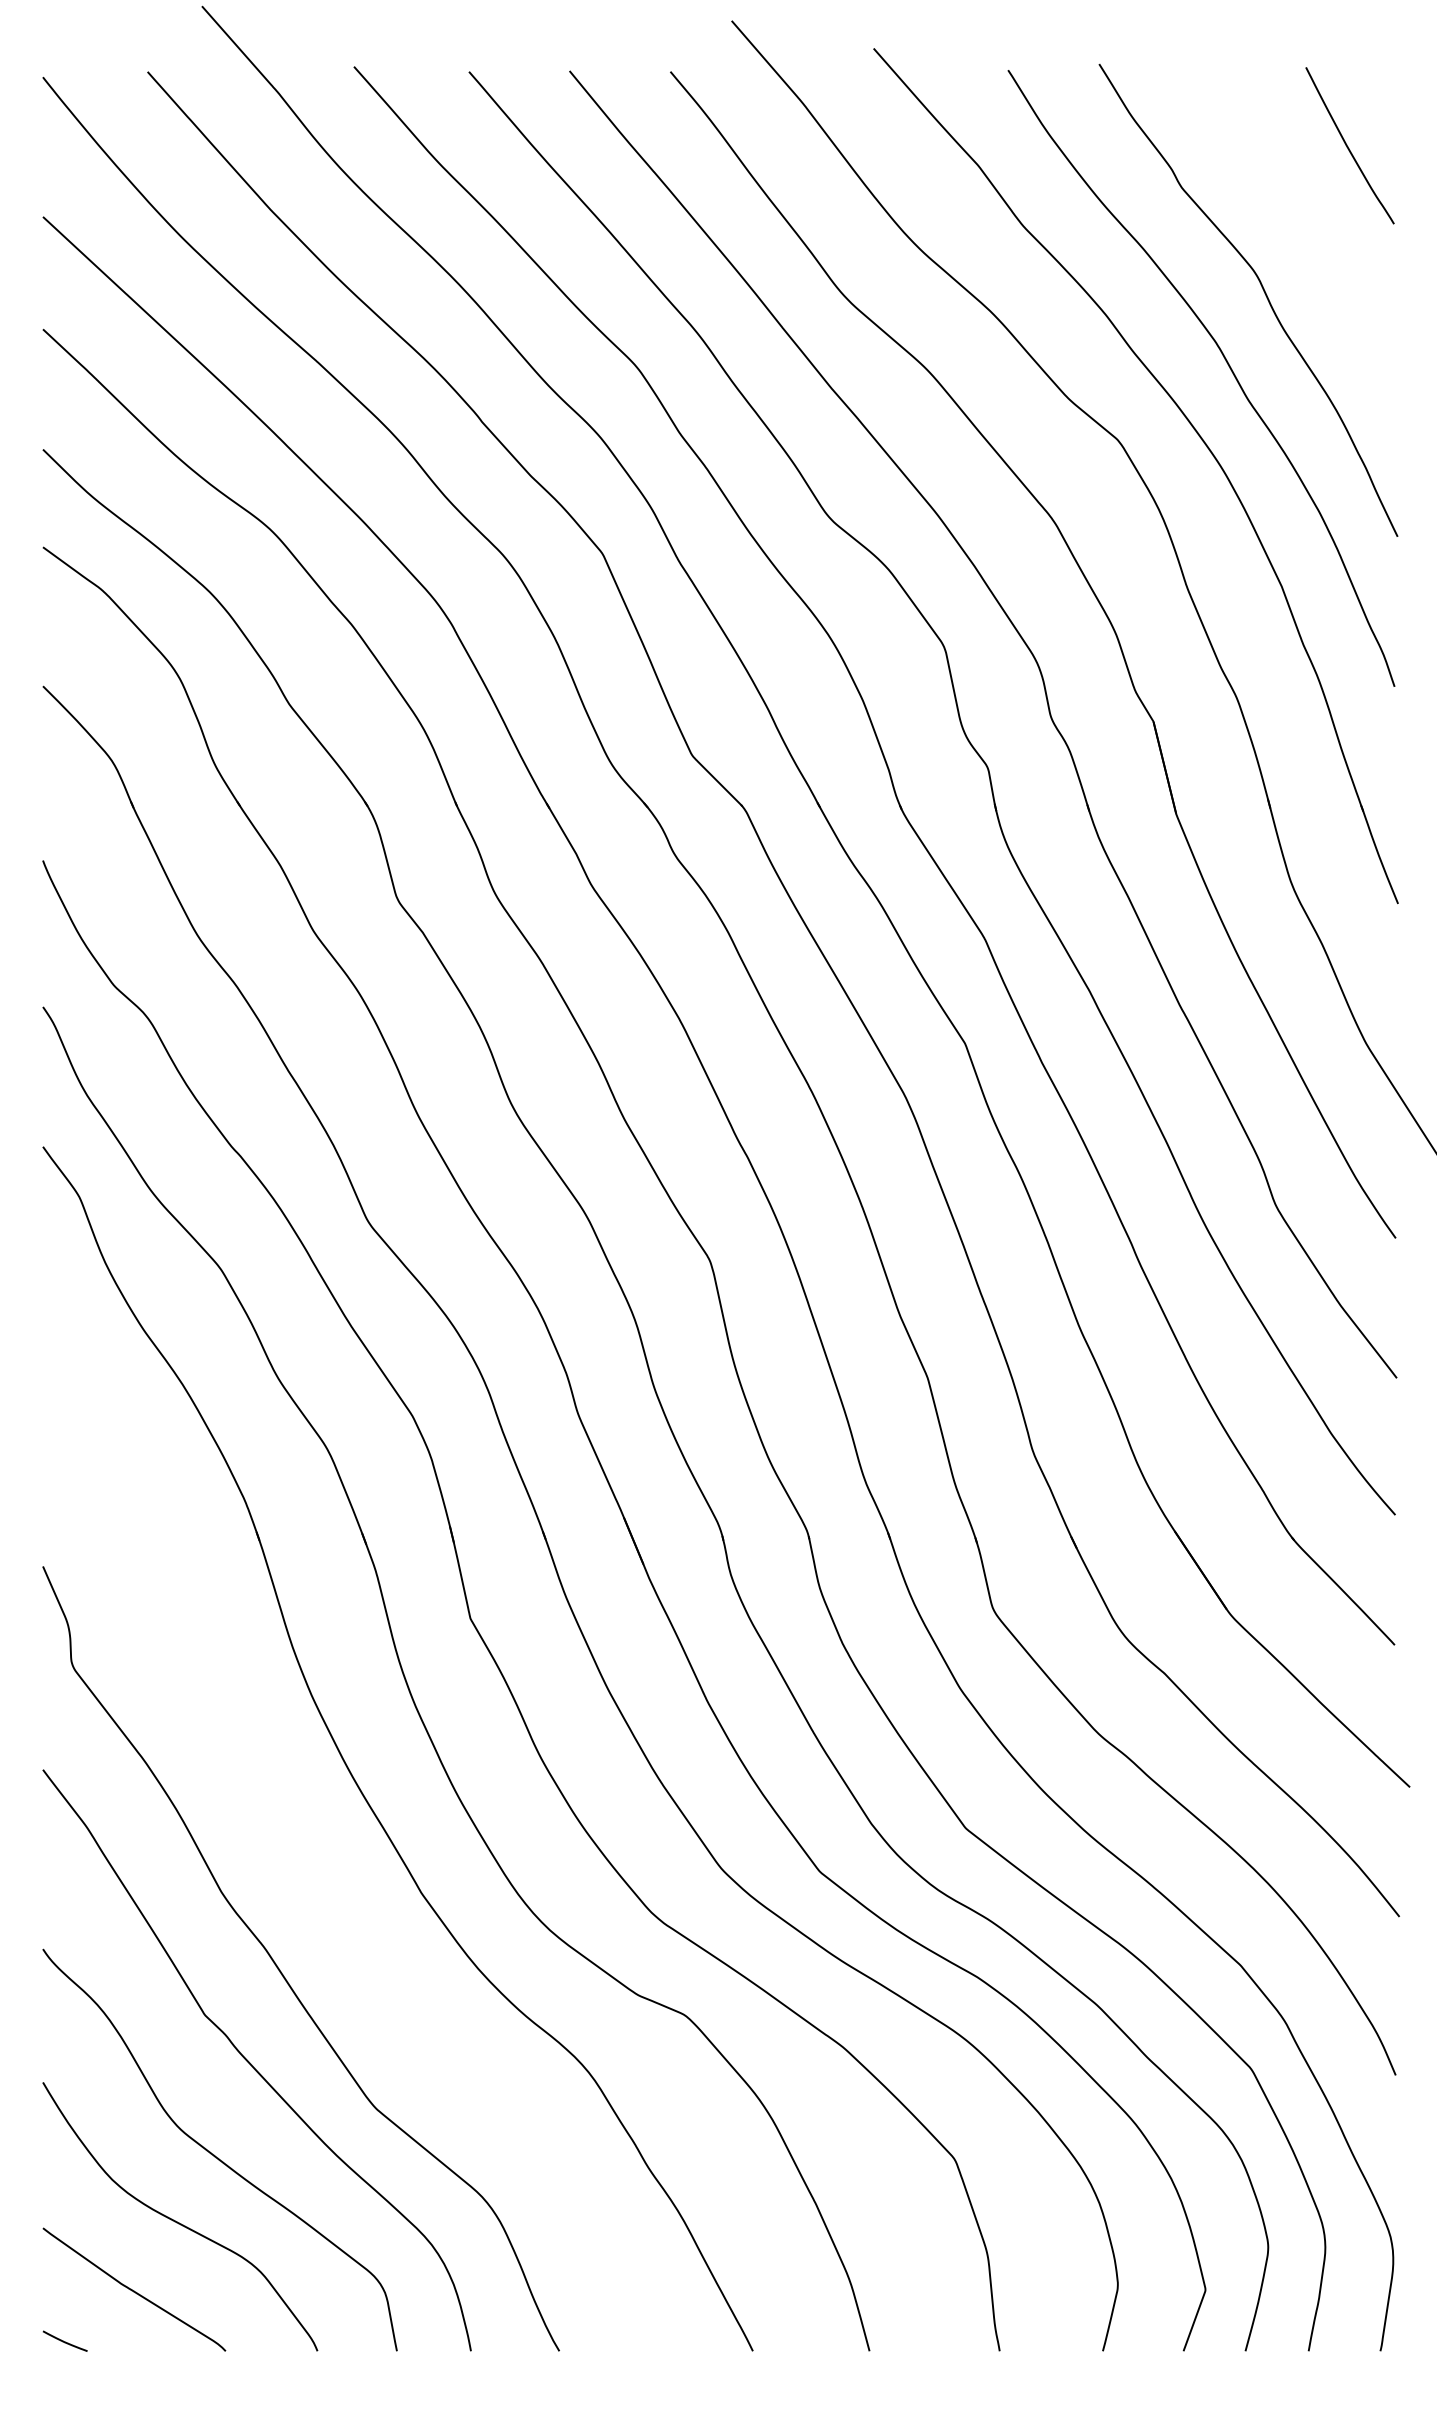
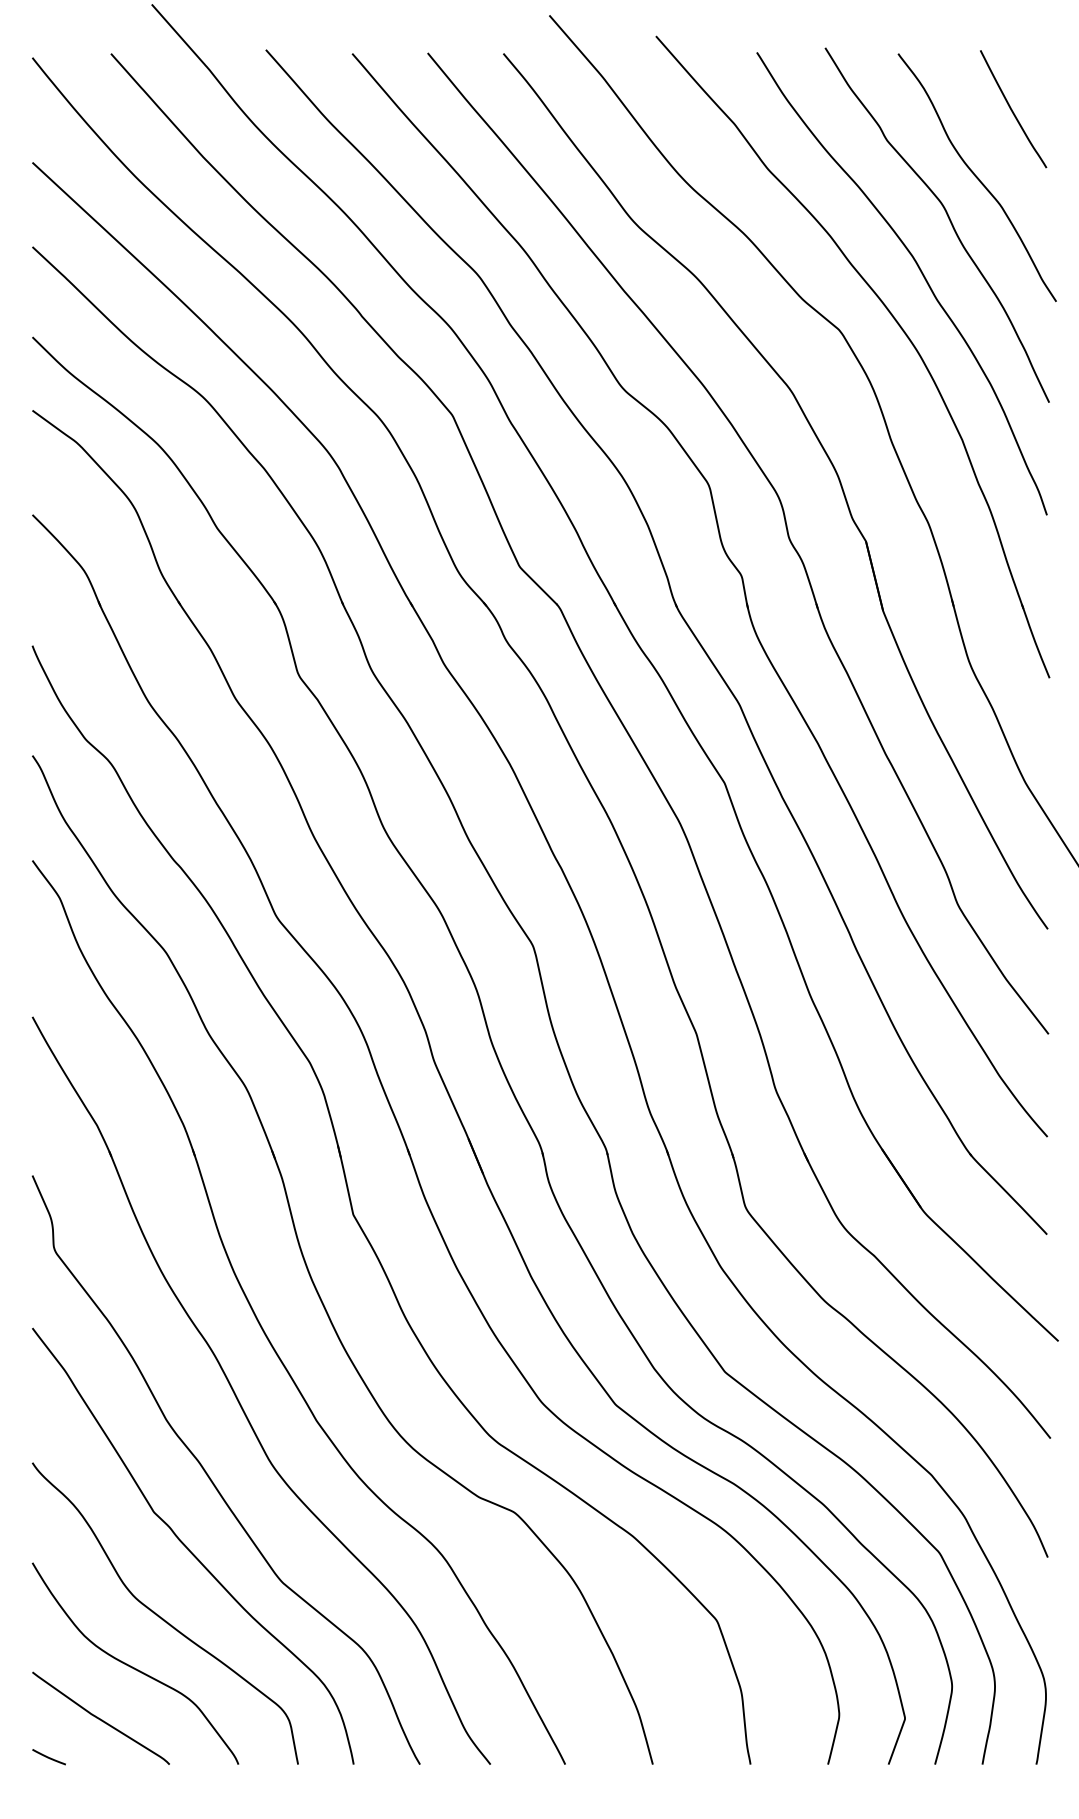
curve: (1301, 236) -> (977, 177), added
part: (318, 1866) -> (239, 1400), added

